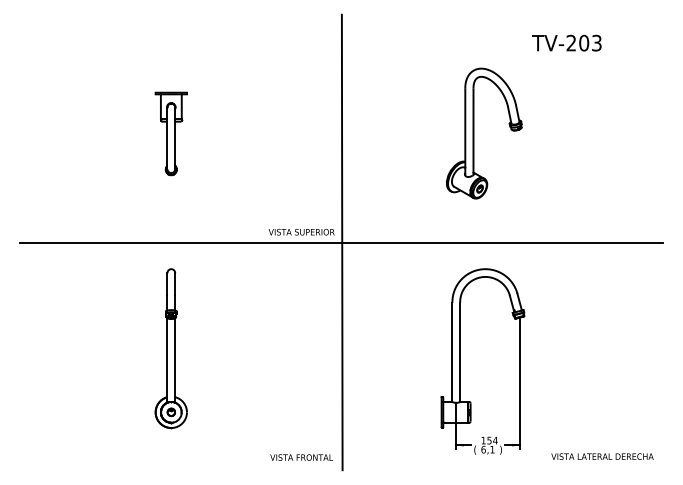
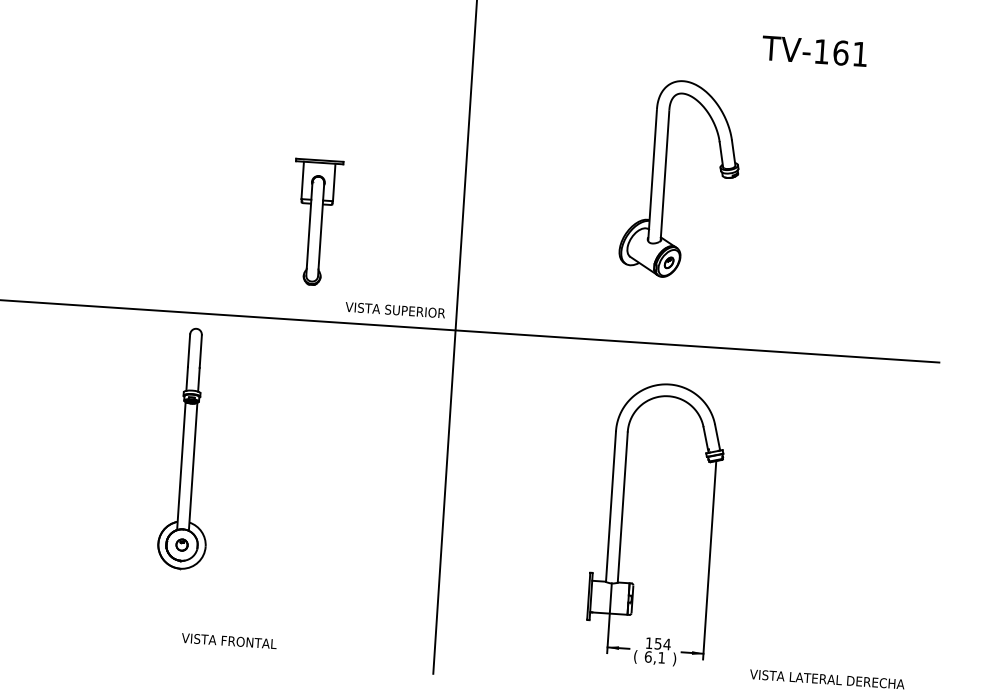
text: (583, 42) -> (840, 51), TV-203 -> TV-161
part: (170, 133) -> (314, 221), moved
part: (170, 348) -> (187, 448), moved
text: (301, 457) -> (229, 640), moved

